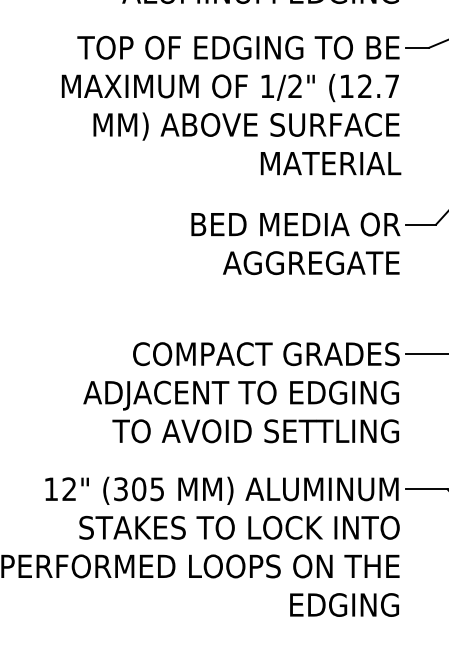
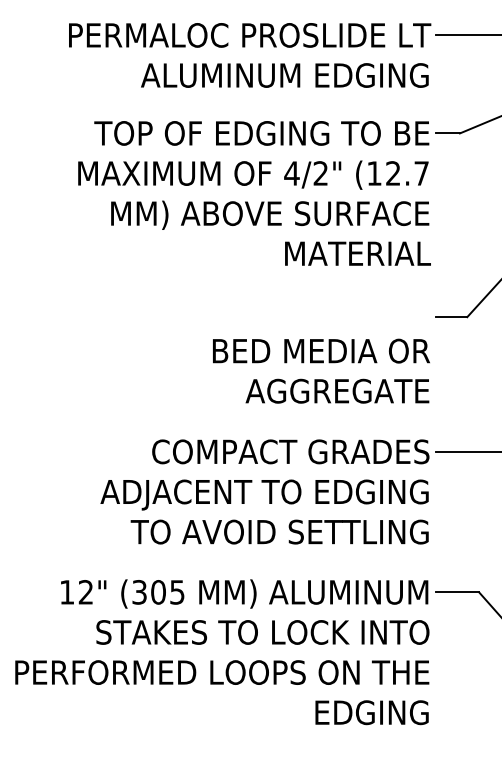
text: (267, 86) -> (291, 173), 1/2" -> 4/2"
text: (295, 243) -> (321, 370), moved

